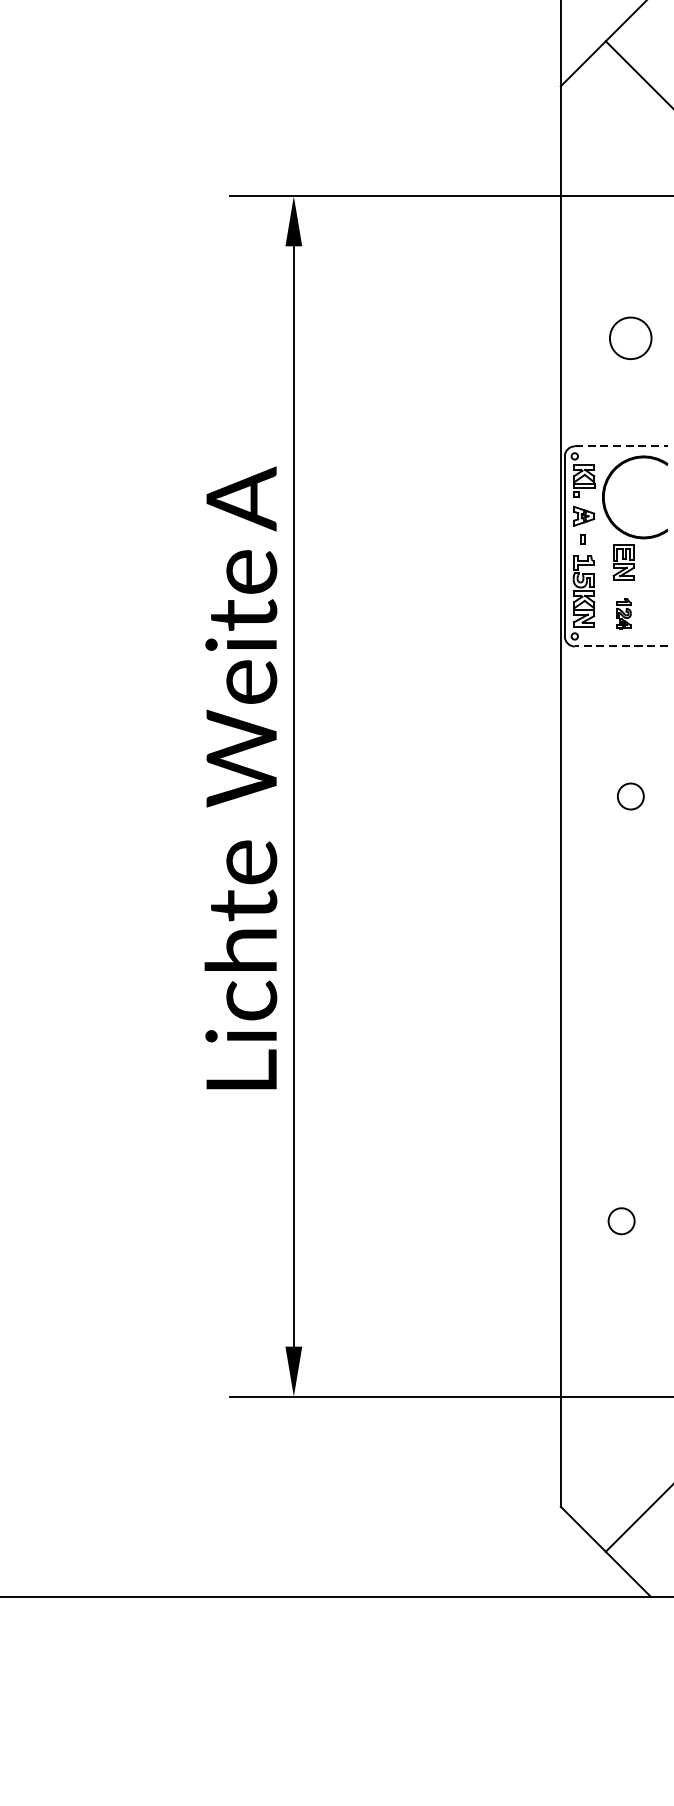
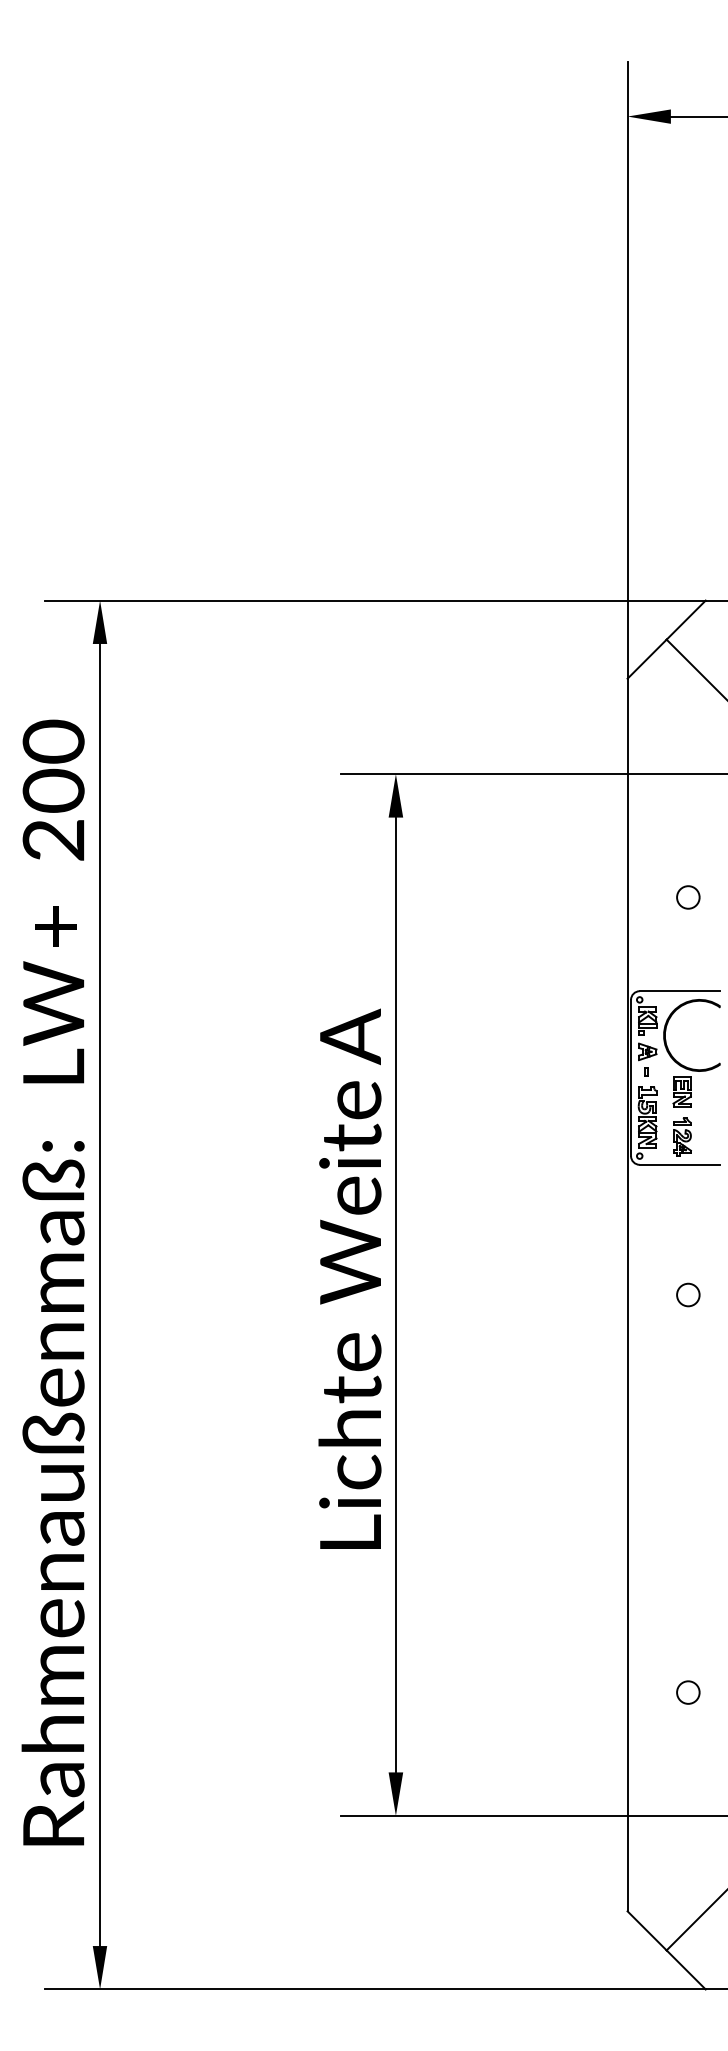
circle: (631, 338) -> (688, 897), size x0.62
line: (621, 446) -> (680, 991), dashed -> solid
part: (624, 613) -> (682, 1136), size x1.43
line: (620, 646) -> (679, 1164), dashed -> solid
circle: (621, 1221) -> (688, 1692), moved

